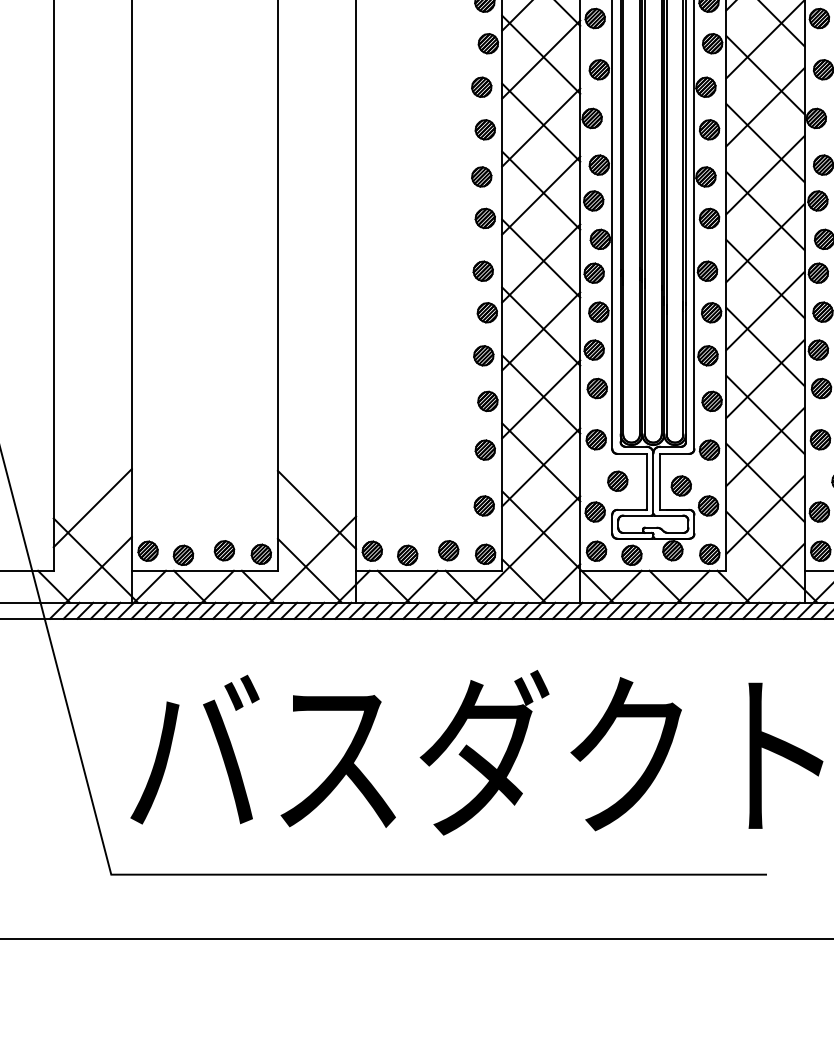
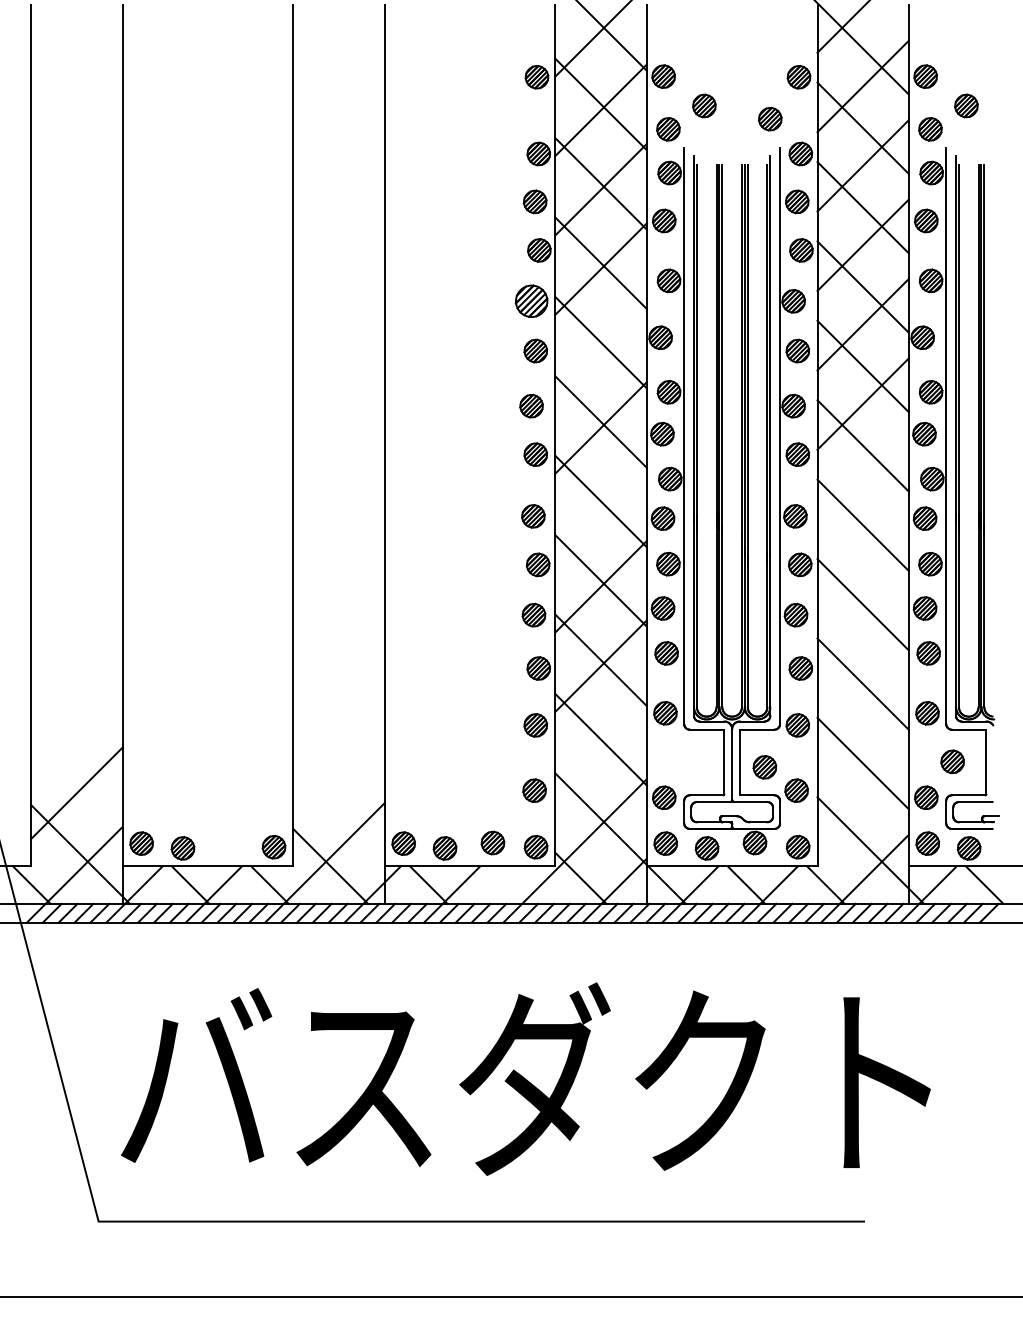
part: (481, 87) -> (531, 301), size x1.4
line: (540, 127) -> (600, 348), removed
line: (764, 243) -> (862, 483), removed
line: (540, 262) -> (600, 506), removed
line: (764, 310) -> (862, 562), removed
line: (764, 379) -> (862, 642), removed
line: (764, 446) -> (862, 721), removed
line: (540, 467) -> (600, 745), removed
part: (617, 481) -> (690, 761), removed
line: (316, 510) -> (338, 795), removed
line: (764, 514) -> (862, 800), removed
part: (224, 550) -> (230, 842), removed
line: (461, 586) -> (507, 884), removed

